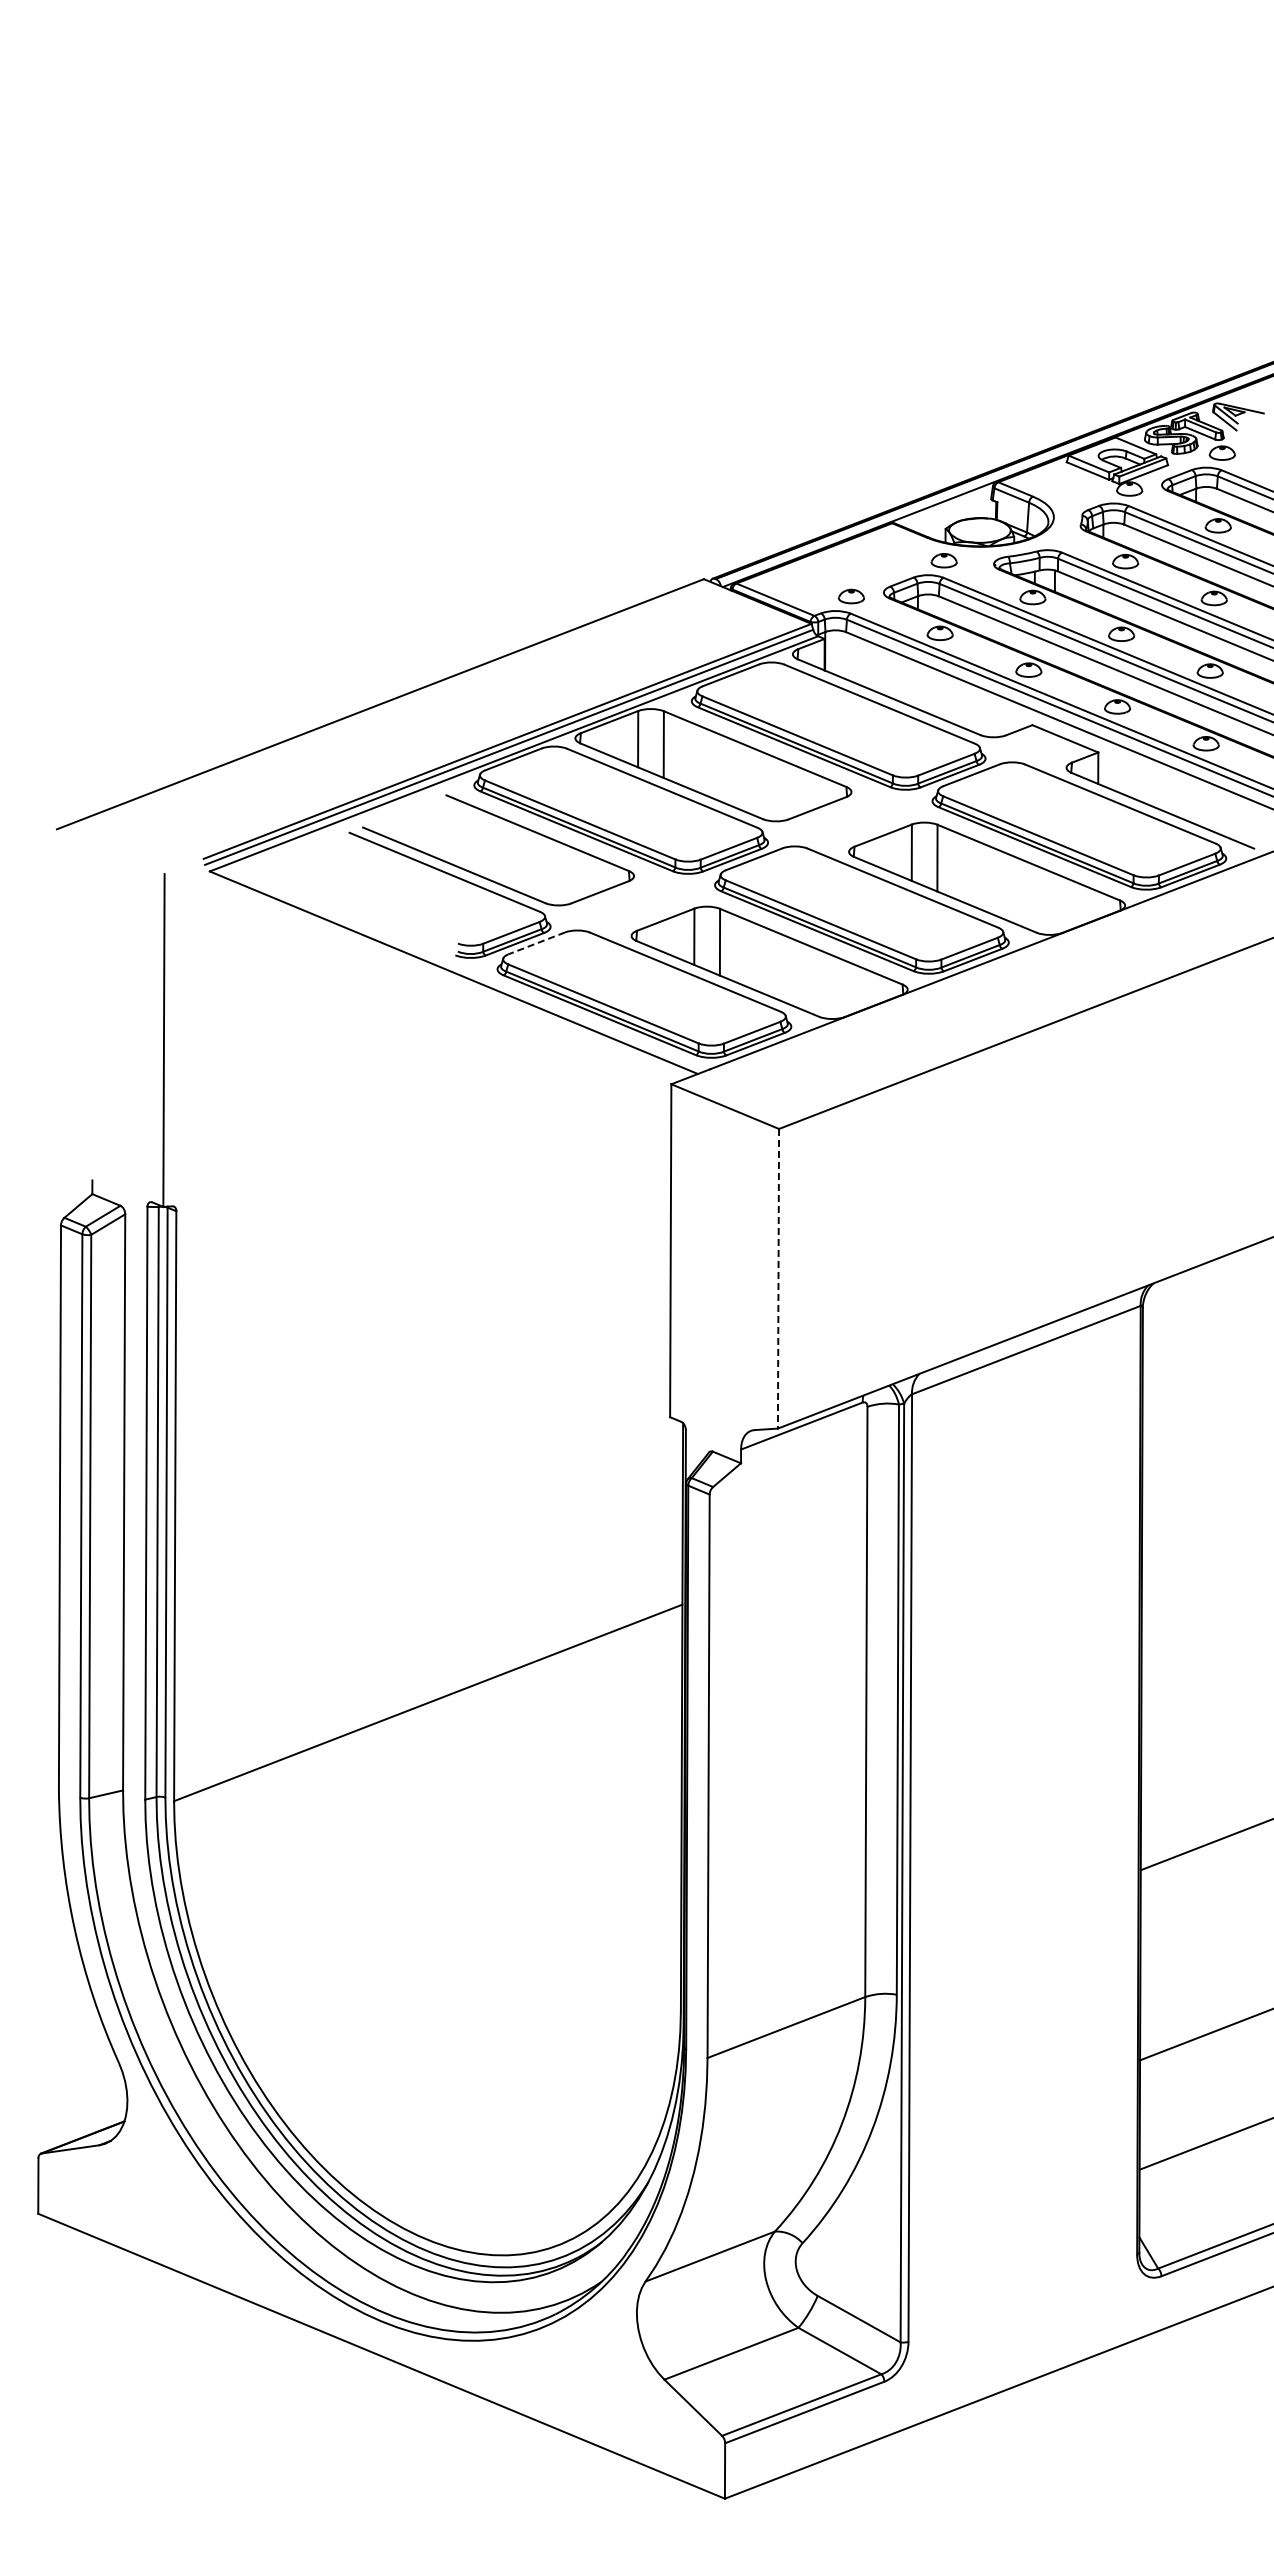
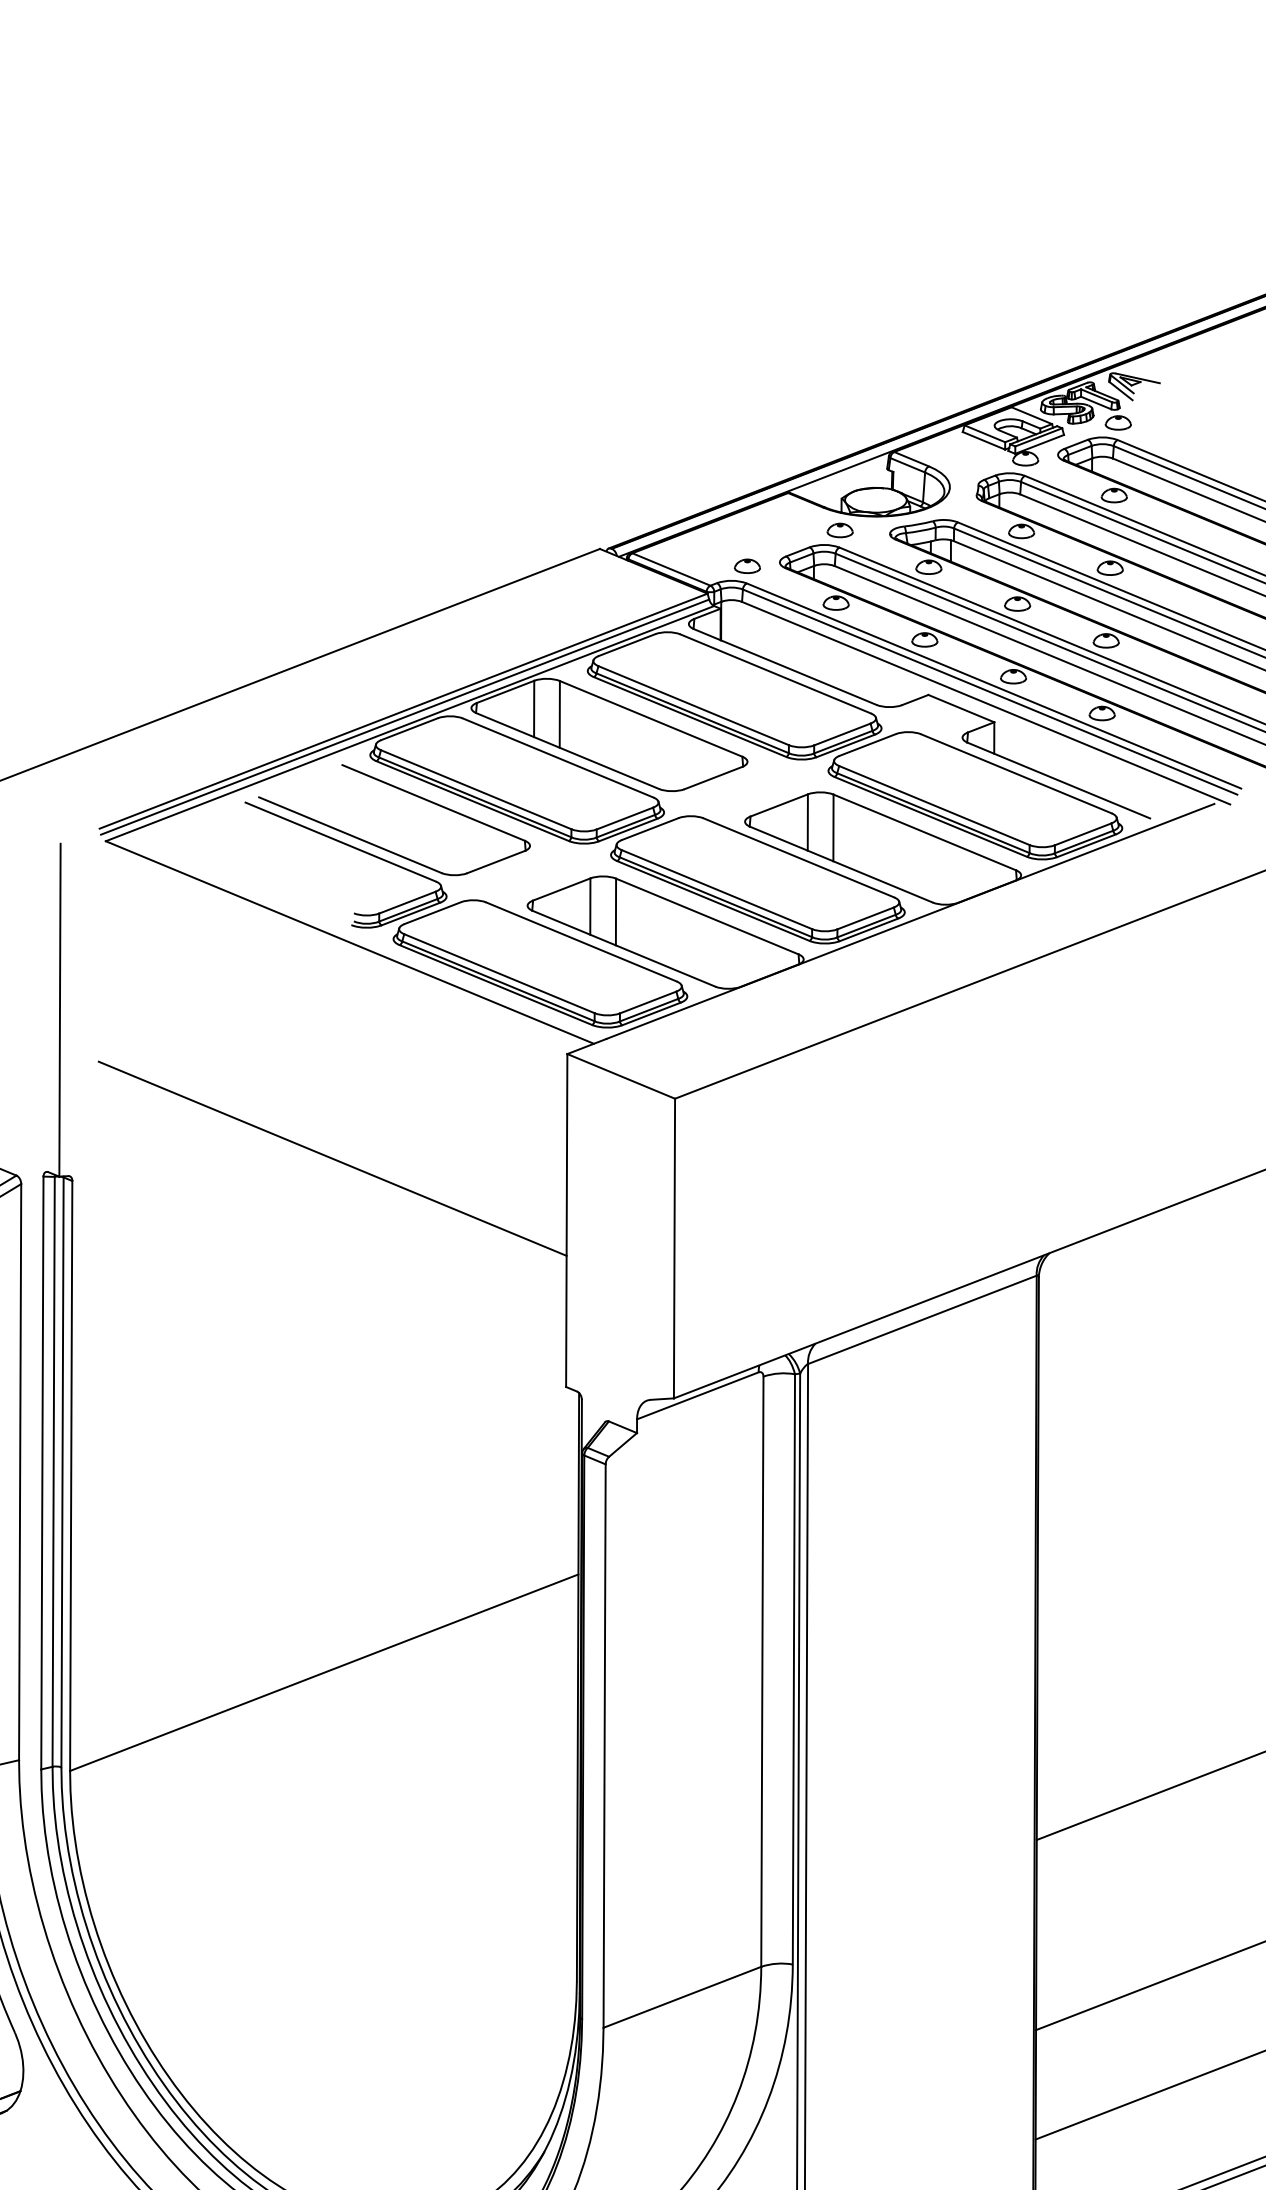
line: (536, 943) -> (432, 913), dashed -> solid
line: (436, 1188) -> (332, 1158), added
line: (778, 1278) -> (674, 1248), dashed -> solid

